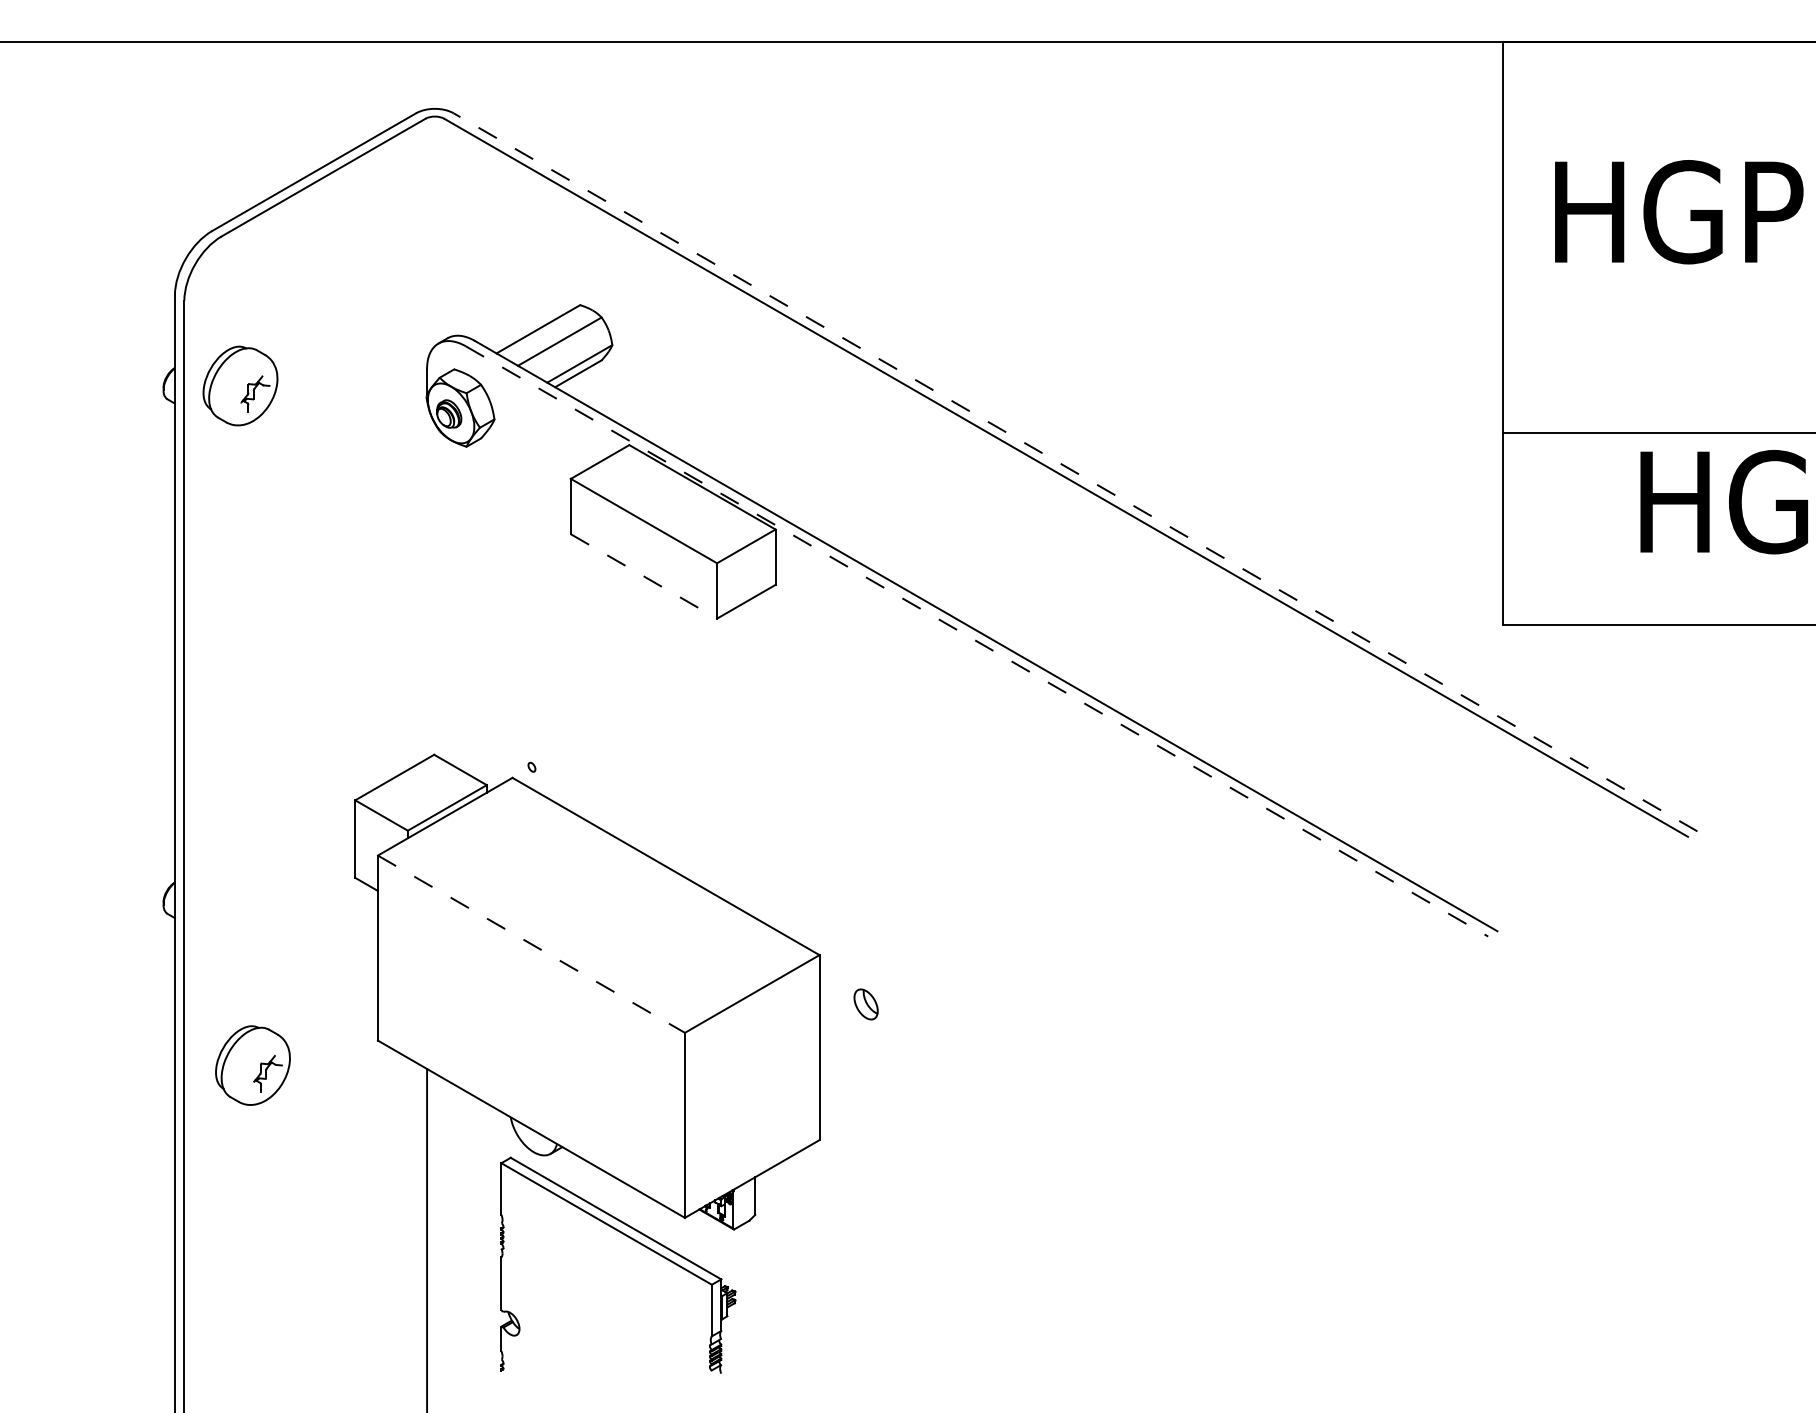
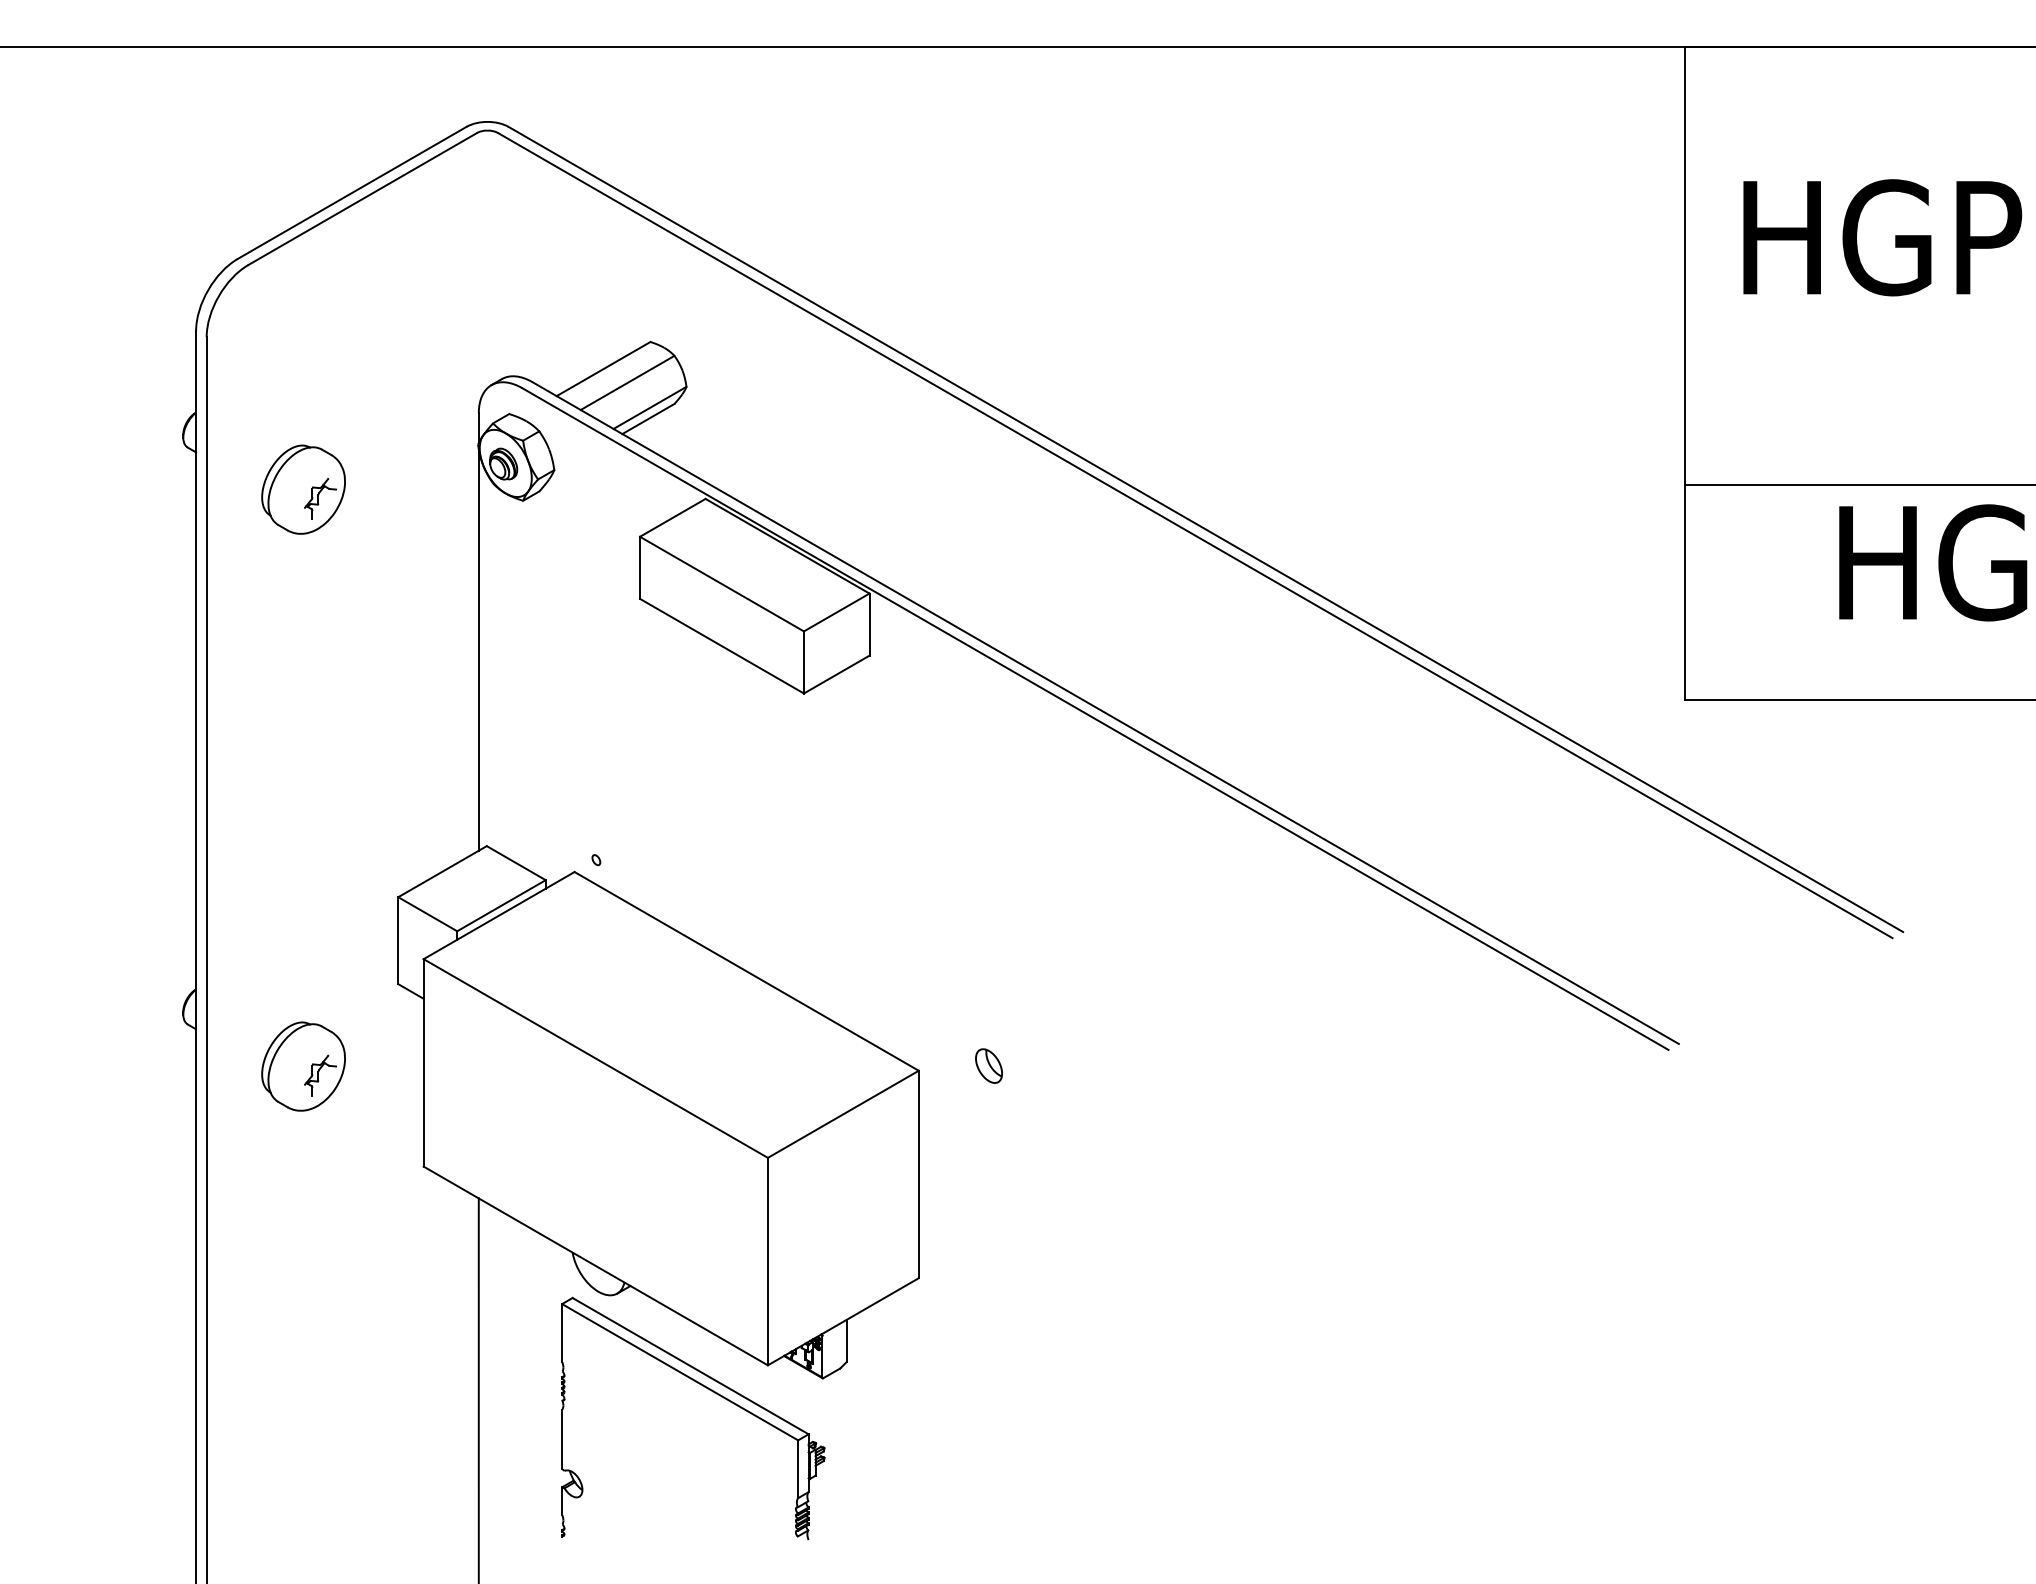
part: (240, 385) -> (303, 489), moved
line: (1075, 472) -> (1205, 529), dashed -> solid
line: (643, 576) -> (721, 646), dashed -> solid
line: (426, 579) -> (478, 649), added
line: (977, 641) -> (1095, 719), dashed -> solid
line: (531, 944) -> (595, 1058), dashed -> solid
part: (865, 1003) -> (988, 1065), moved
part: (252, 1065) -> (303, 1066), moved

